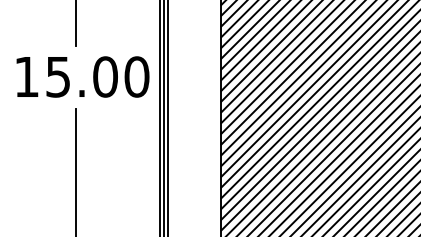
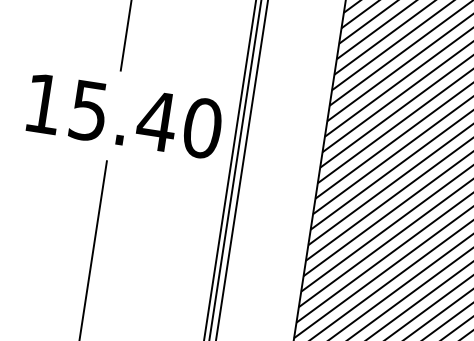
text: (105, 76) -> (157, 120), 15.00 -> 15.40

